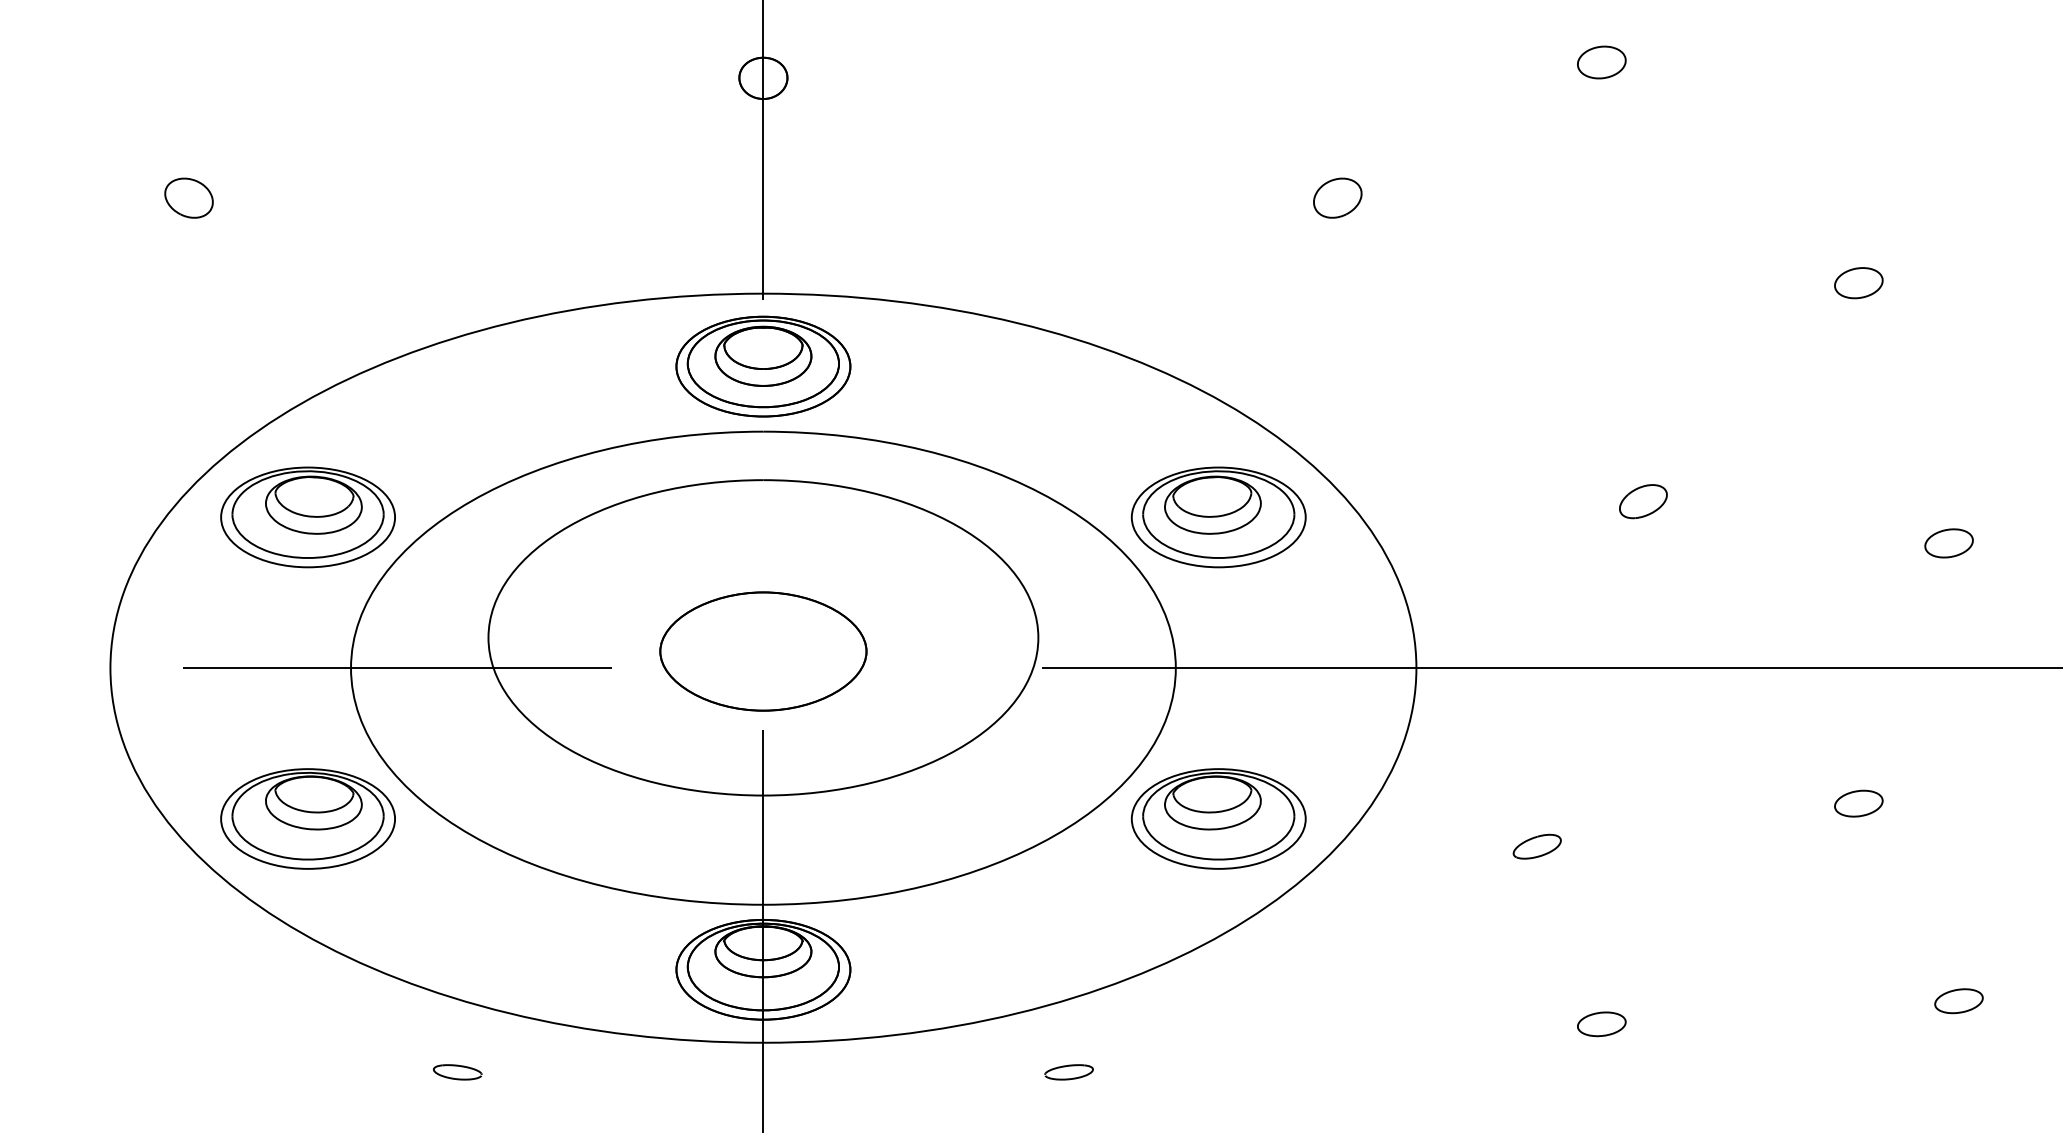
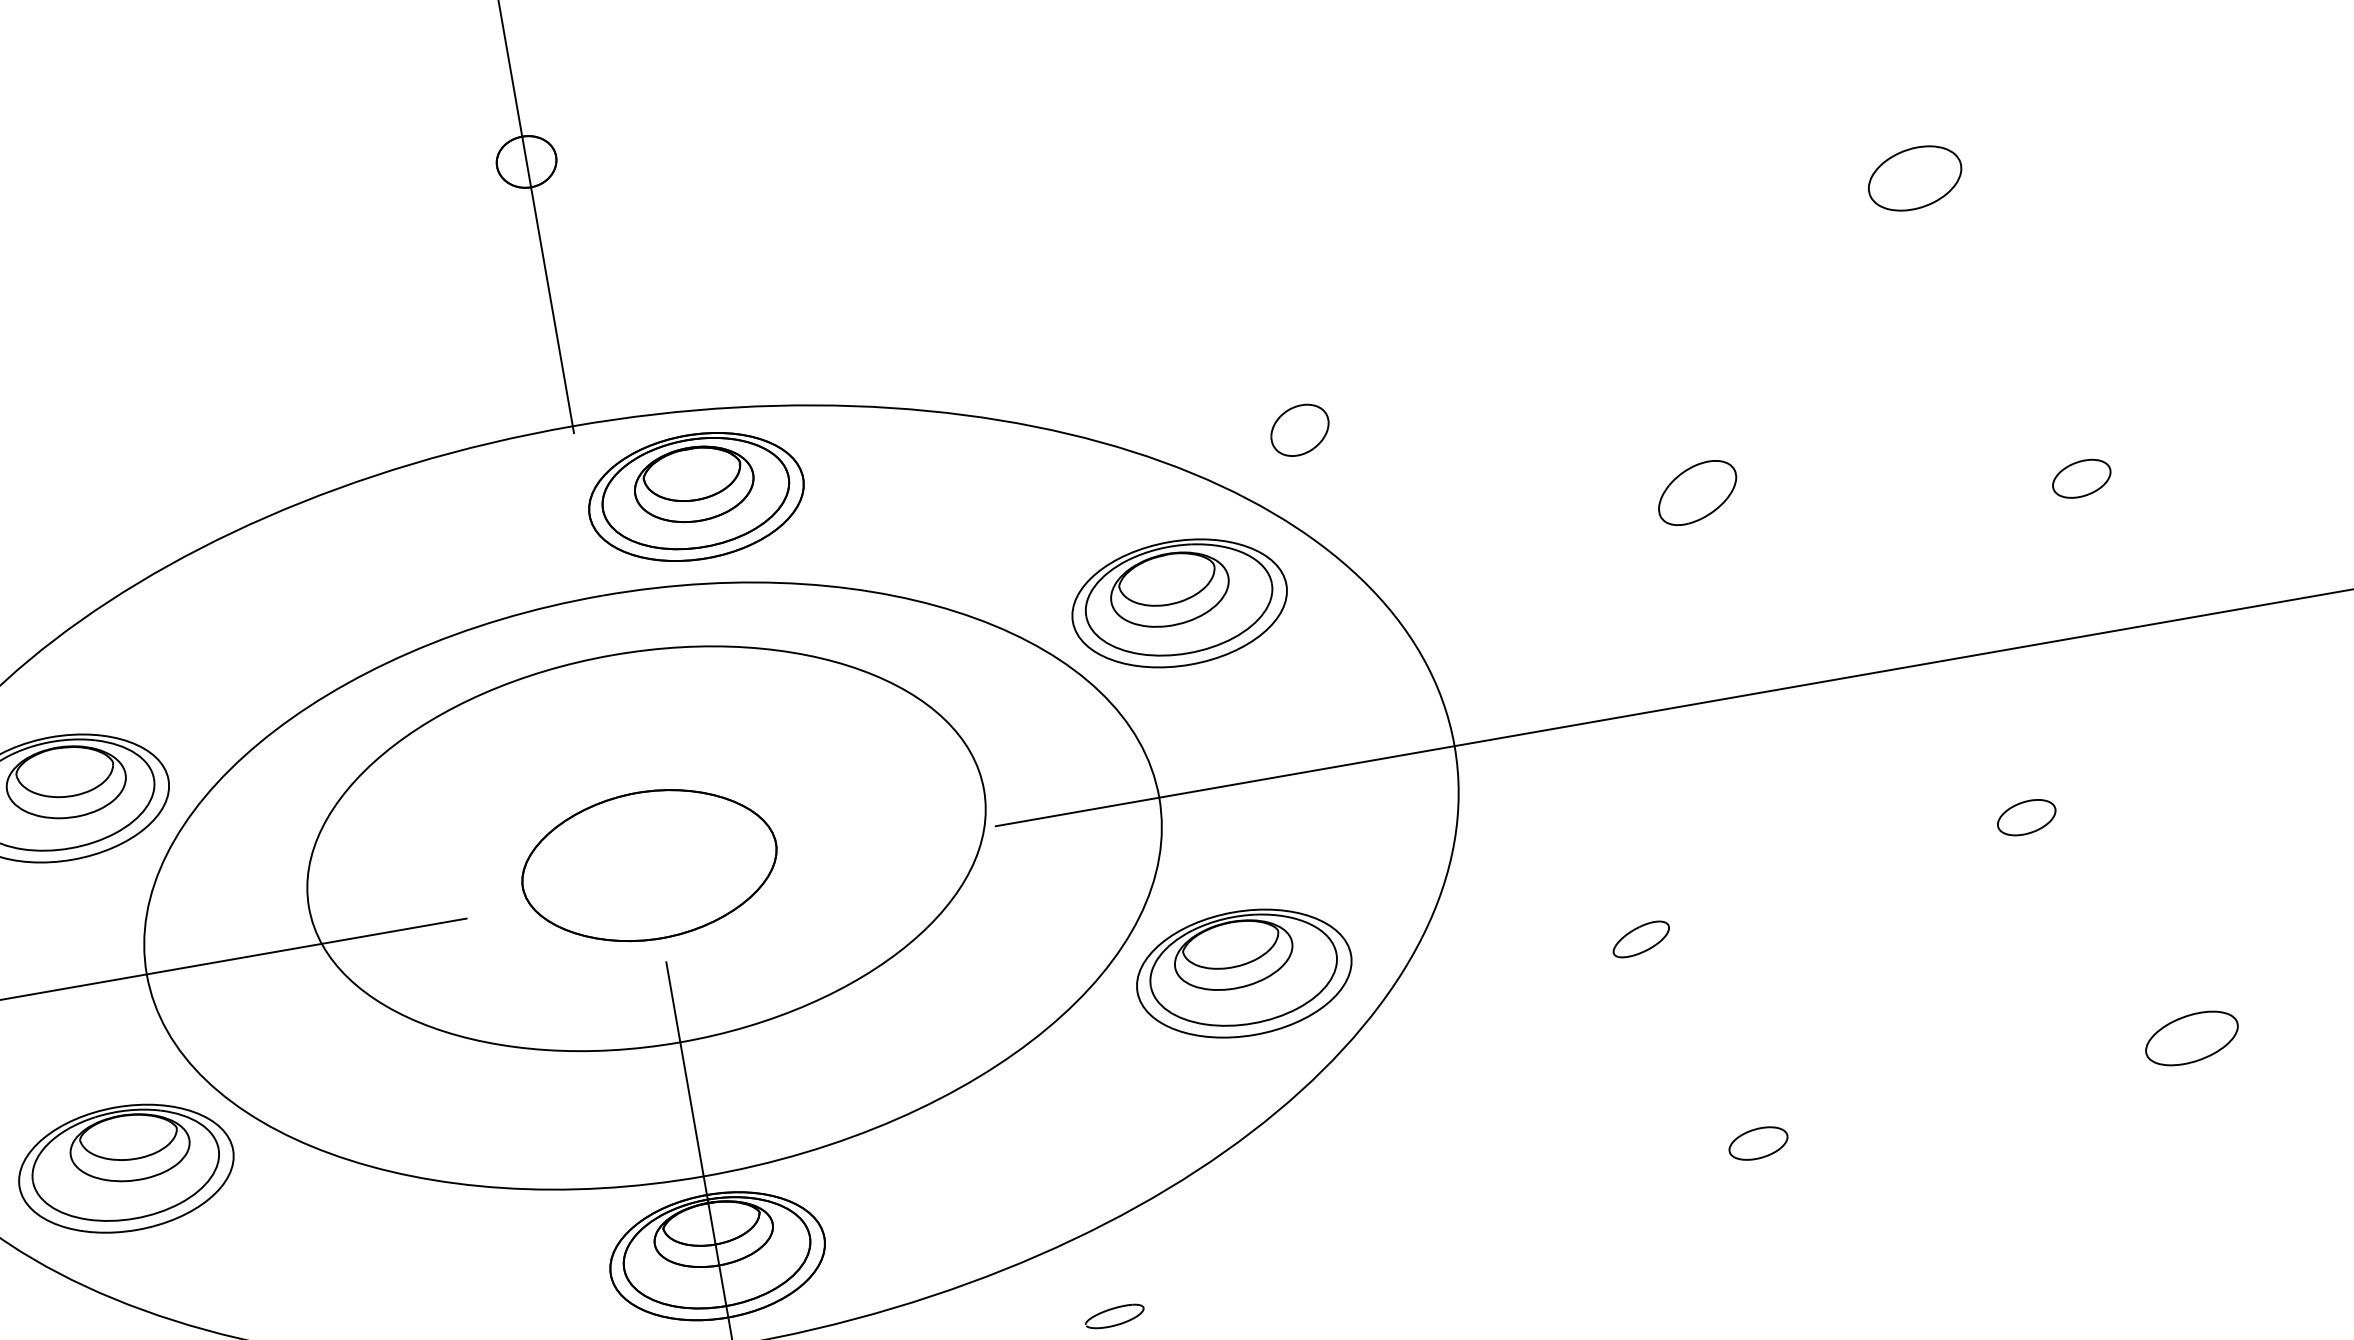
part: (1337, 197) -> (1299, 429), moved
part: (1858, 283) -> (1914, 179), size x1.6
part: (763, 366) -> (696, 496), moved
part: (1643, 501) -> (1697, 492), size x1.4
part: (1958, 1001) -> (2191, 1039), size x1.6

